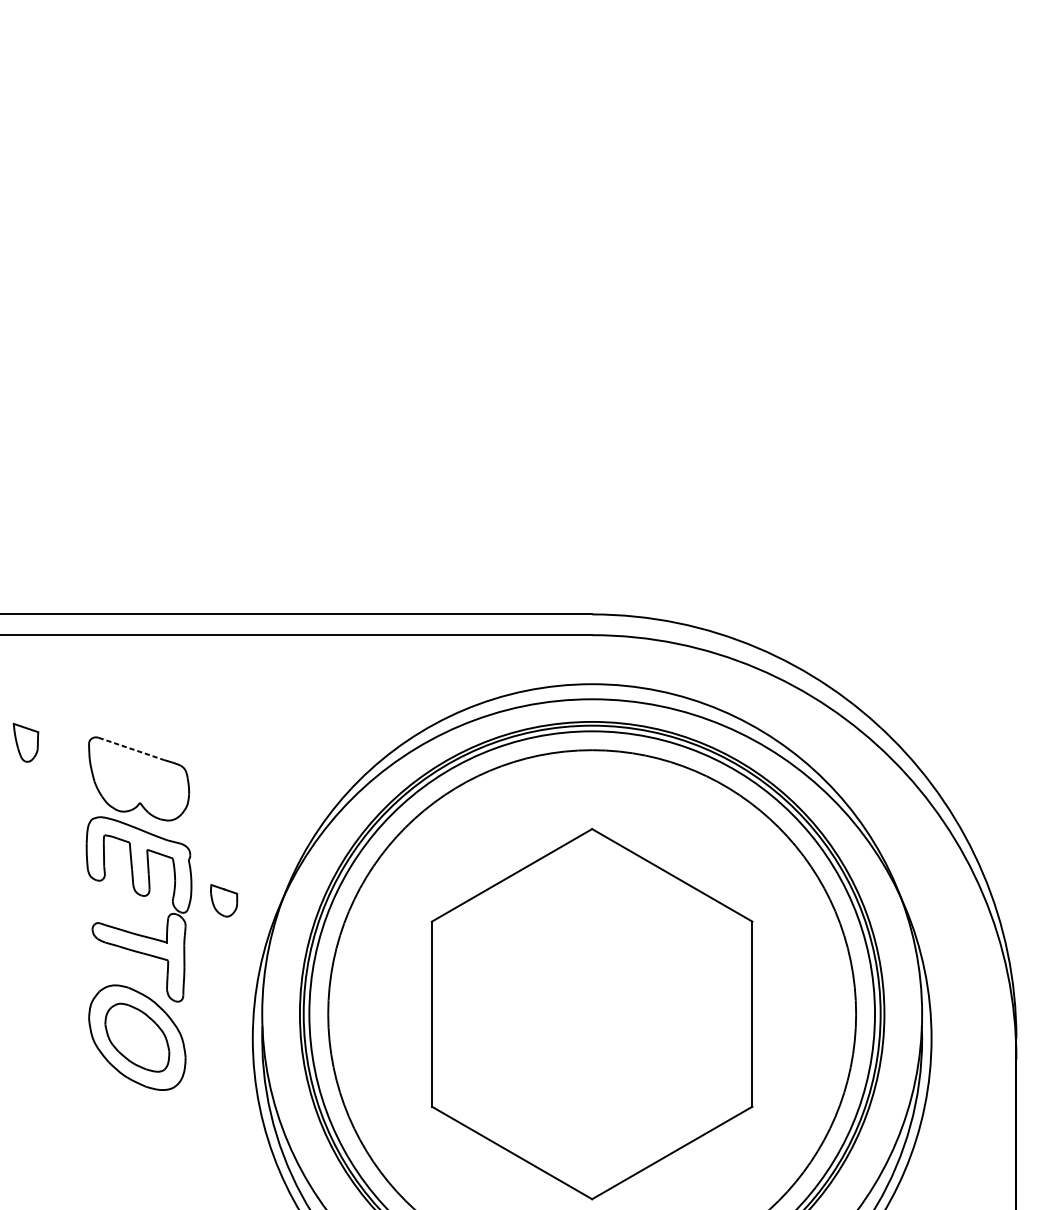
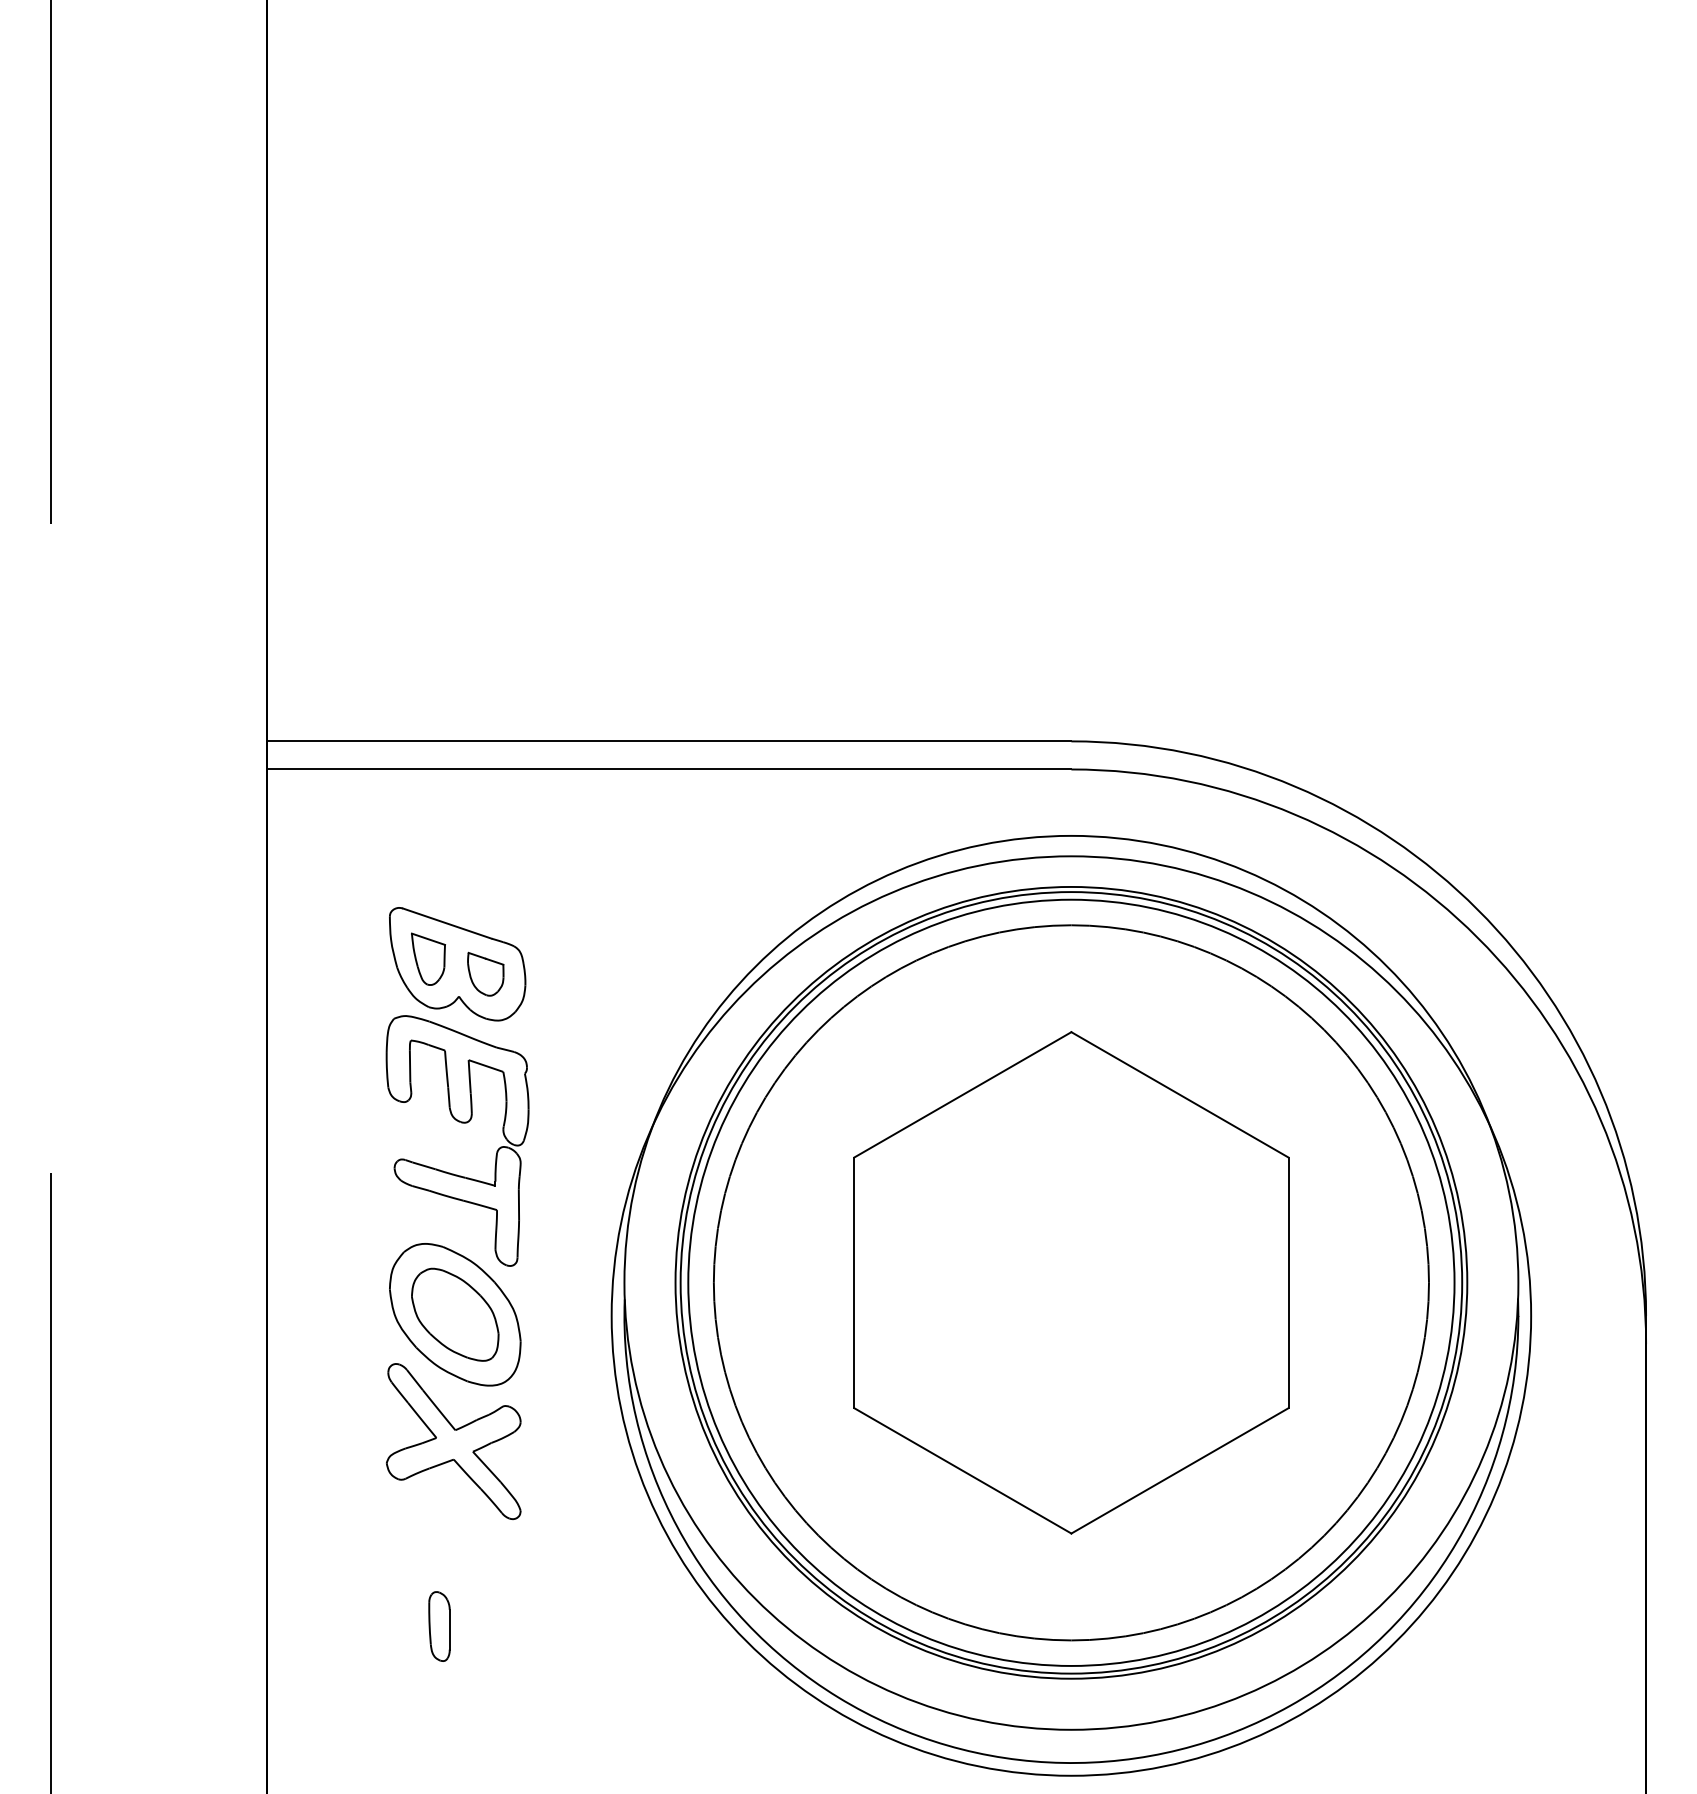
part: (26, 742) -> (428, 958), moved
line: (131, 748) -> (447, 923), dashed -> solid
part: (223, 900) -> (485, 973), moved
part: (136, 1131) -> (453, 1441), added

